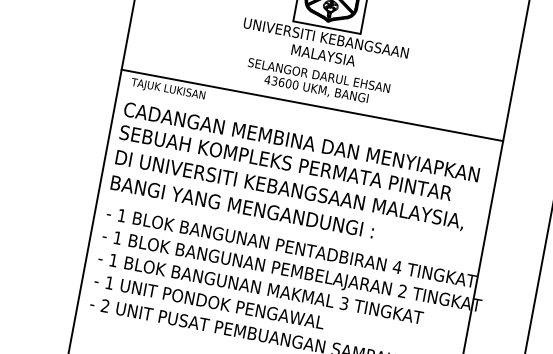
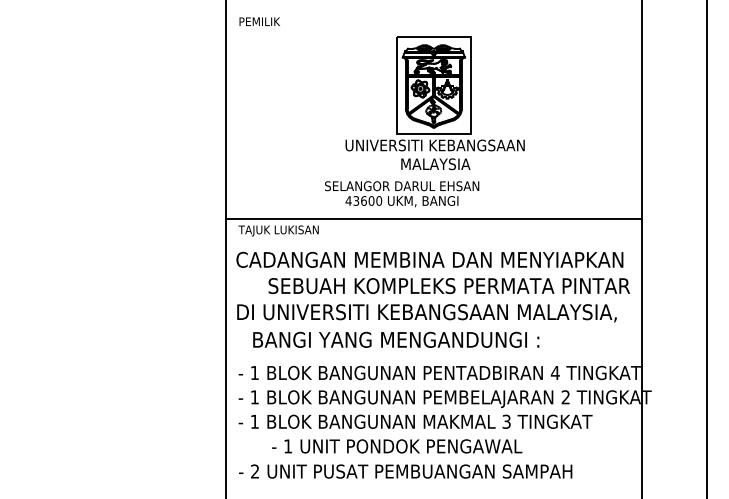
text: (318, 83) -> (402, 194), moved
text: (285, 163) -> (448, 286), moved
text: (242, 206) -> (396, 339), moved
text: (209, 301) -> (397, 446), moved

